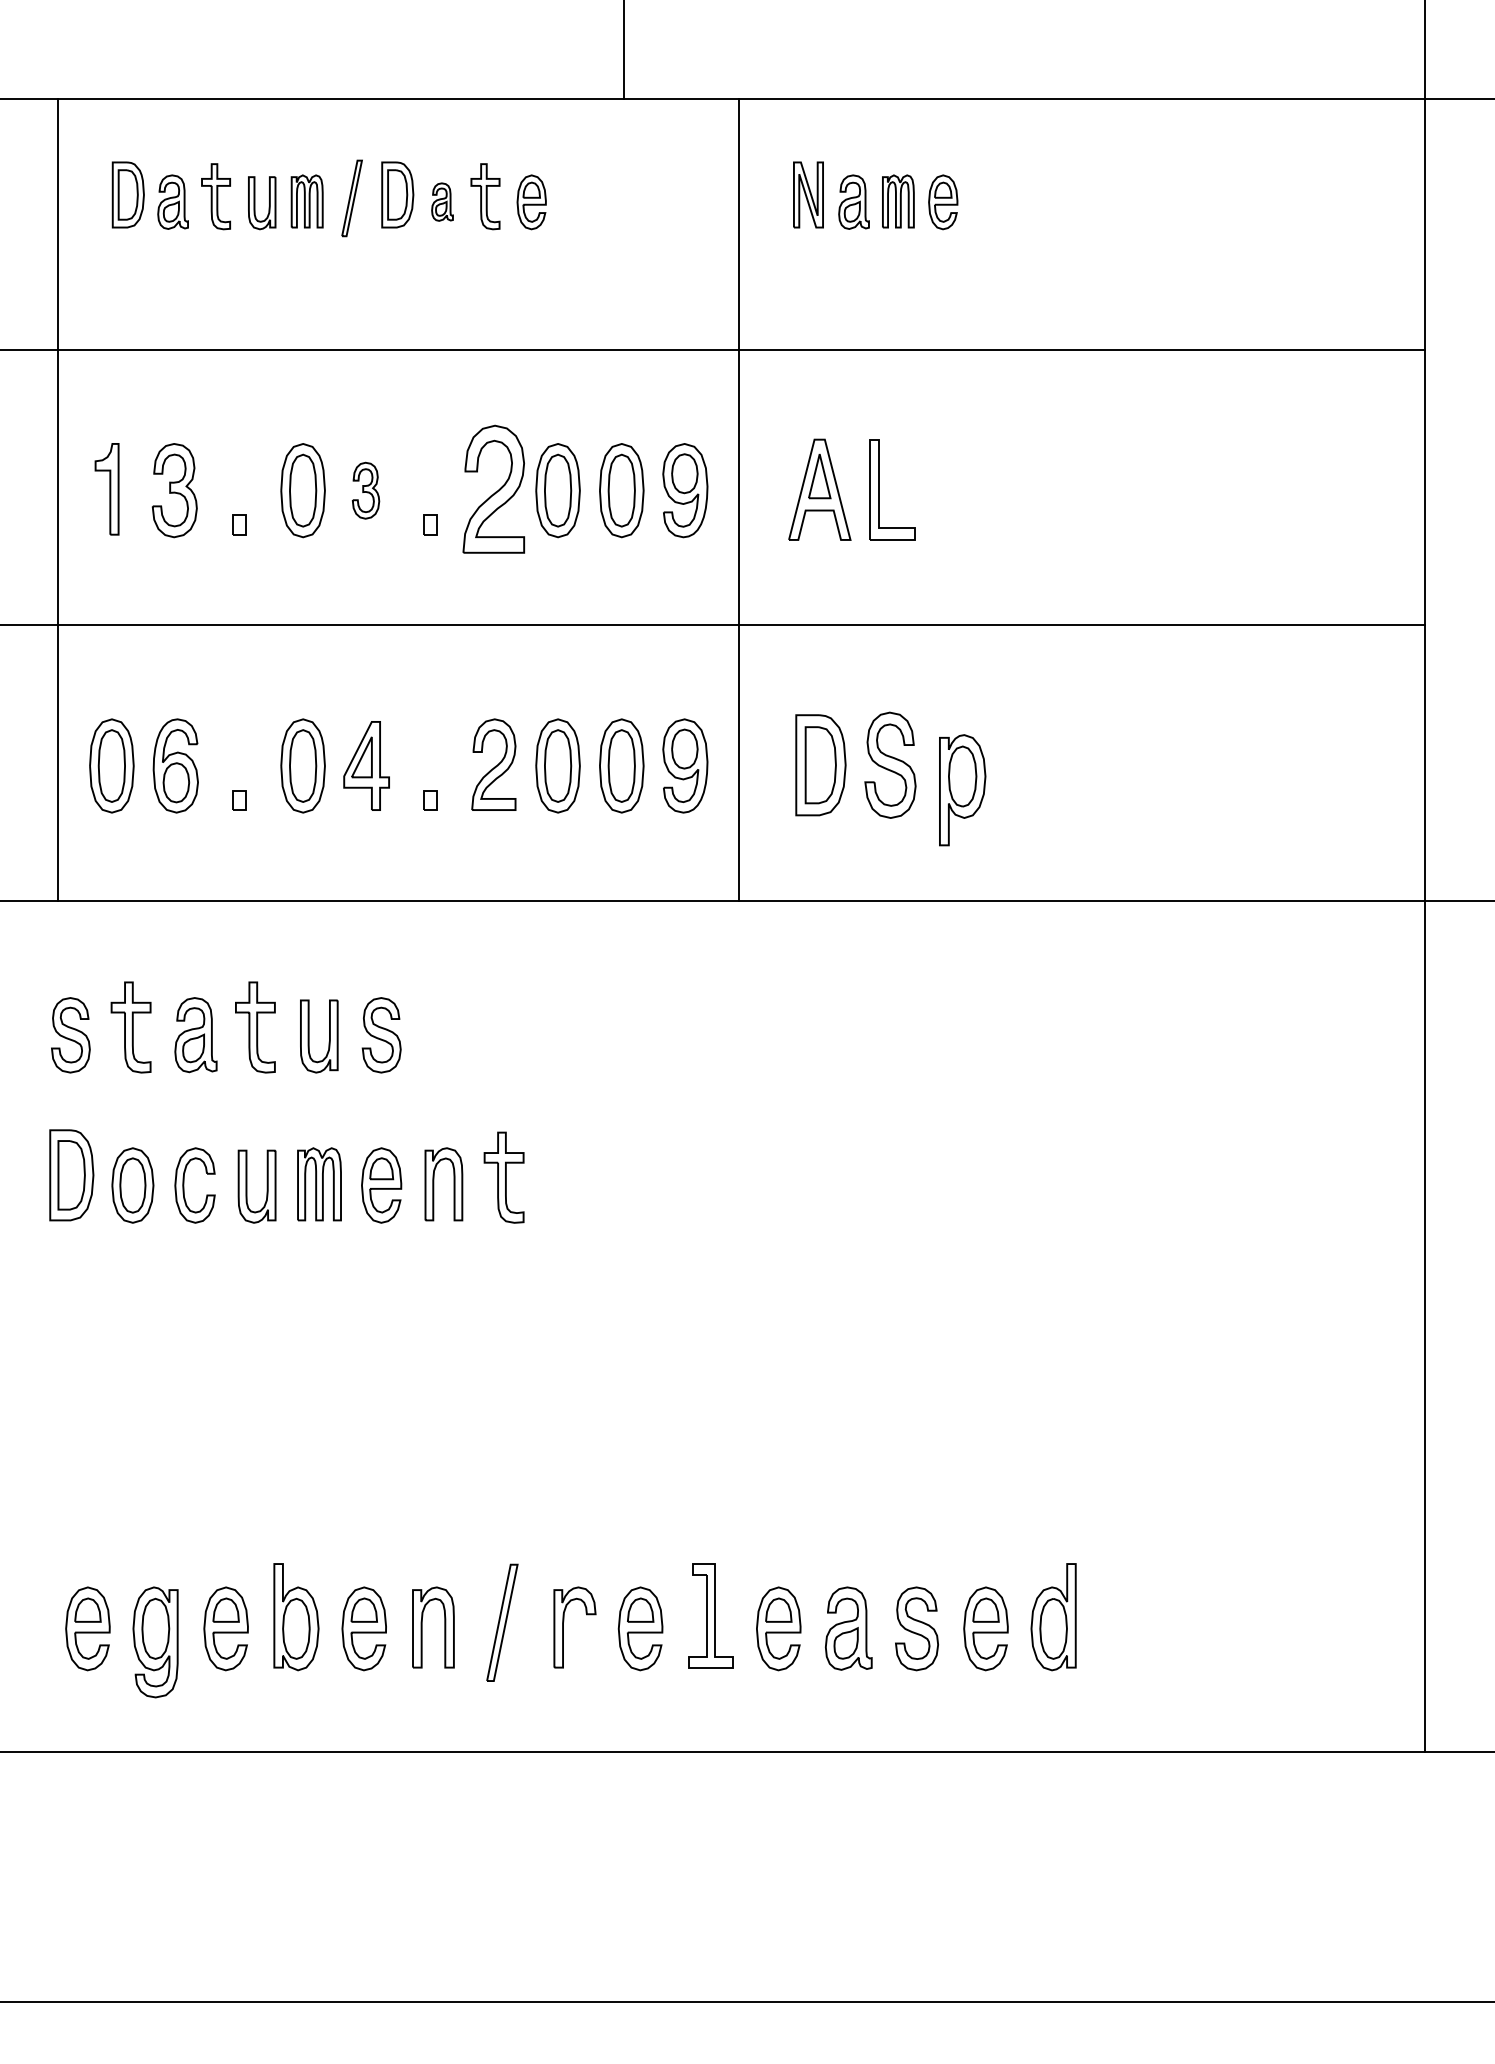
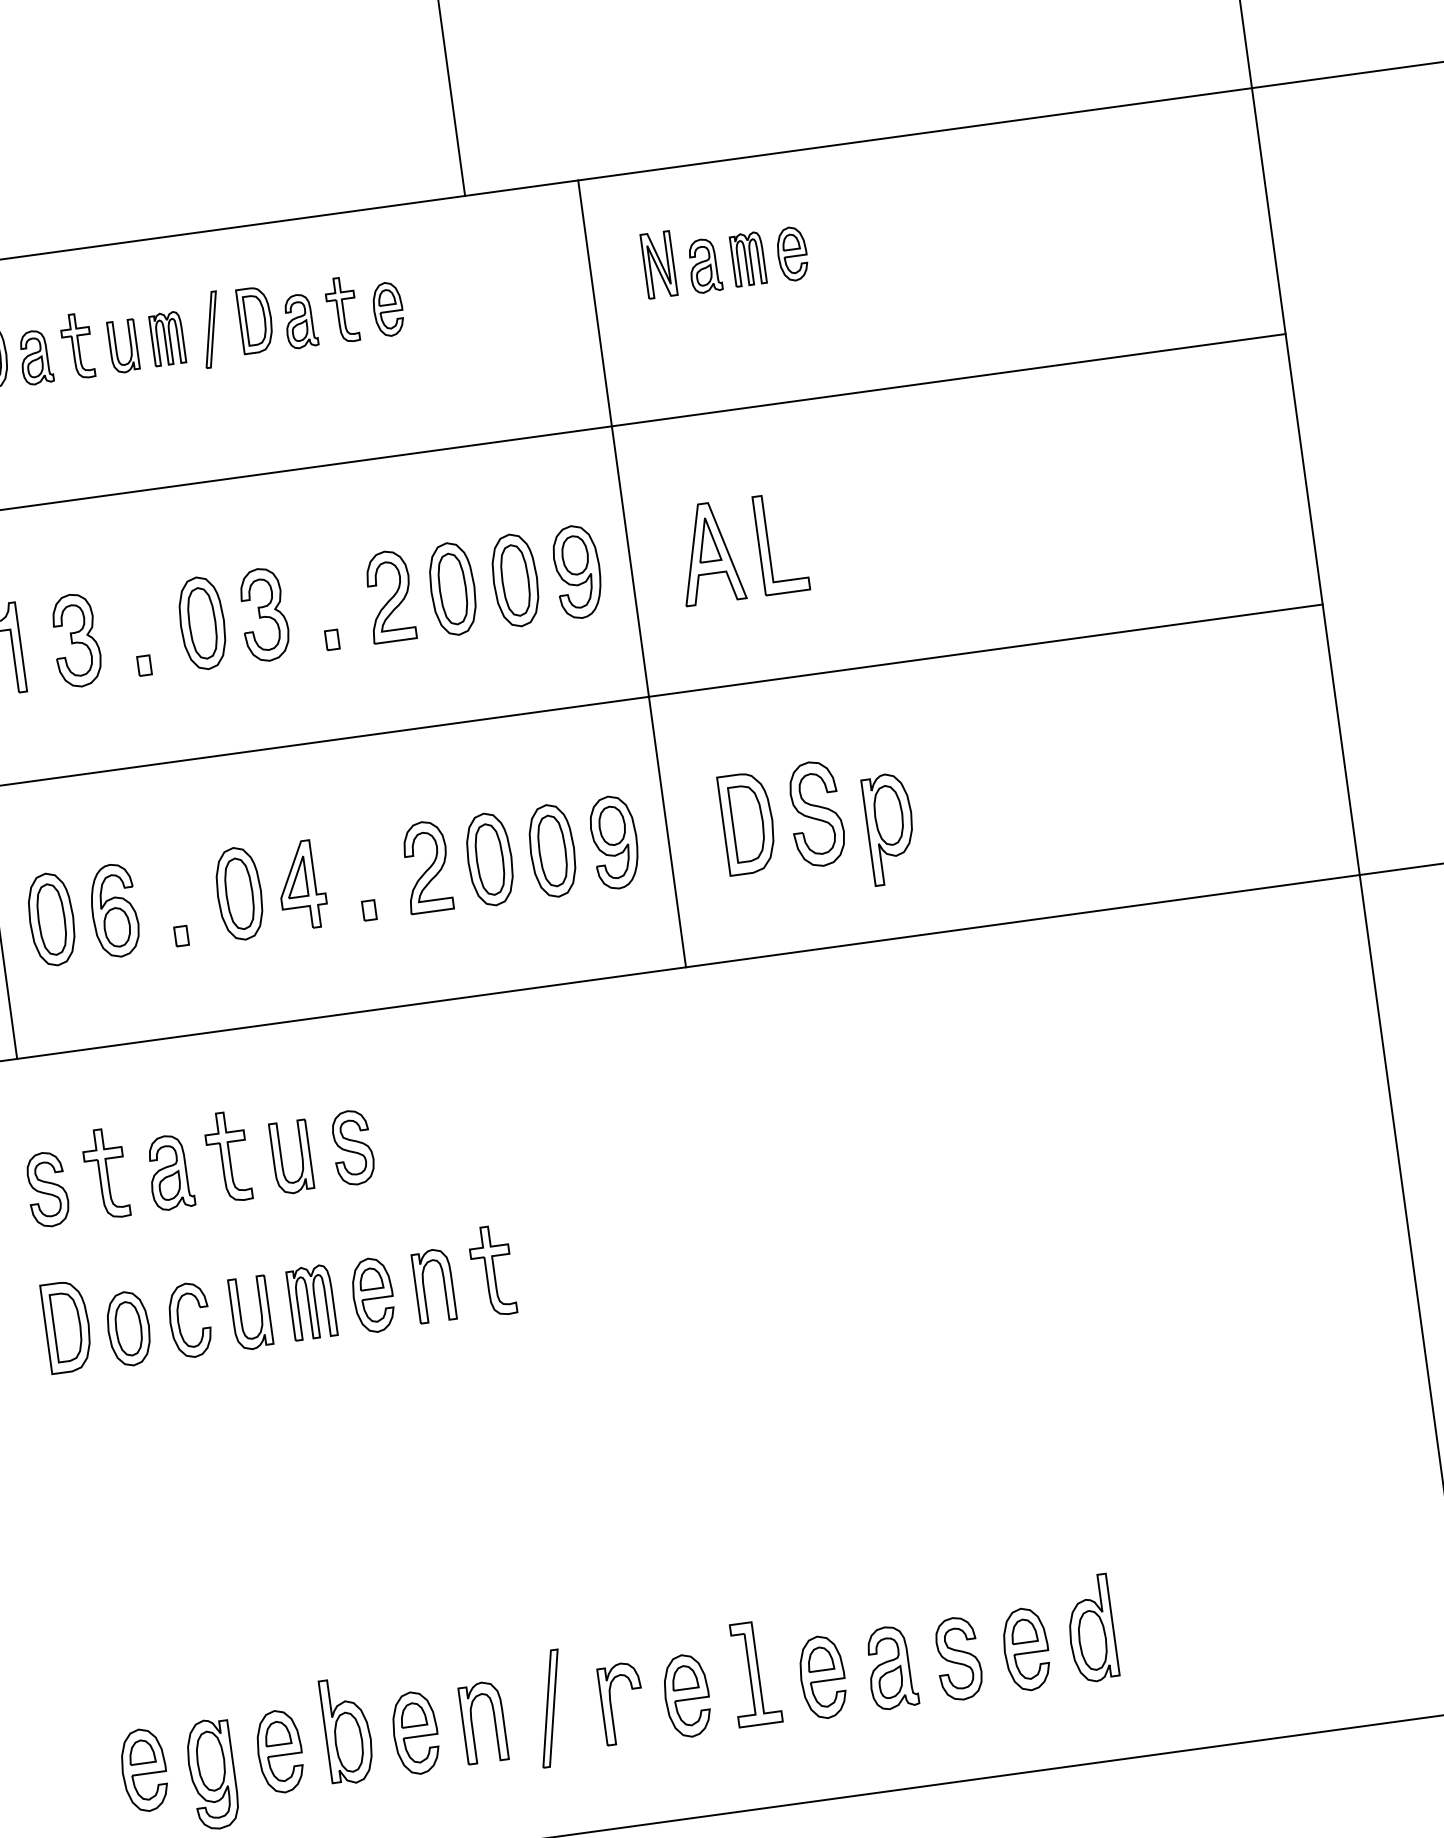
part: (442, 201) -> (300, 320), size x1.43
part: (493, 489) -> (389, 596), size x0.71
part: (365, 490) -> (263, 614), size x1.67

